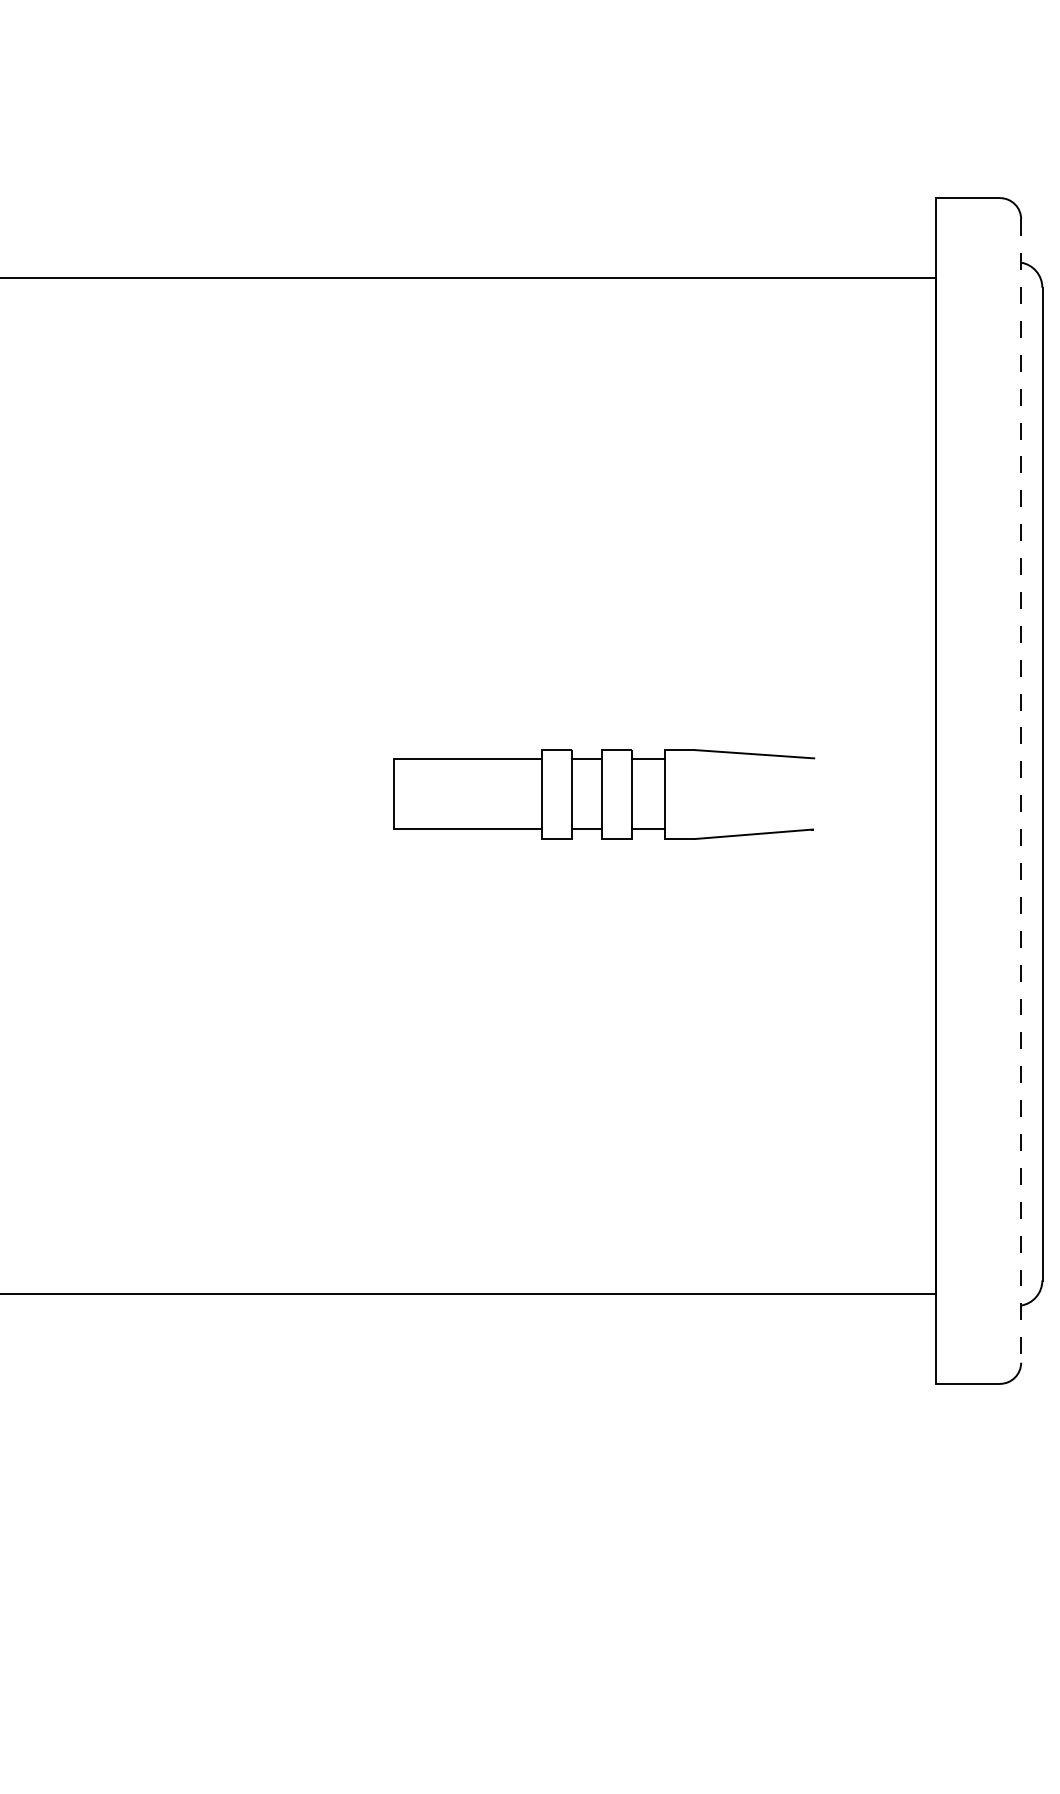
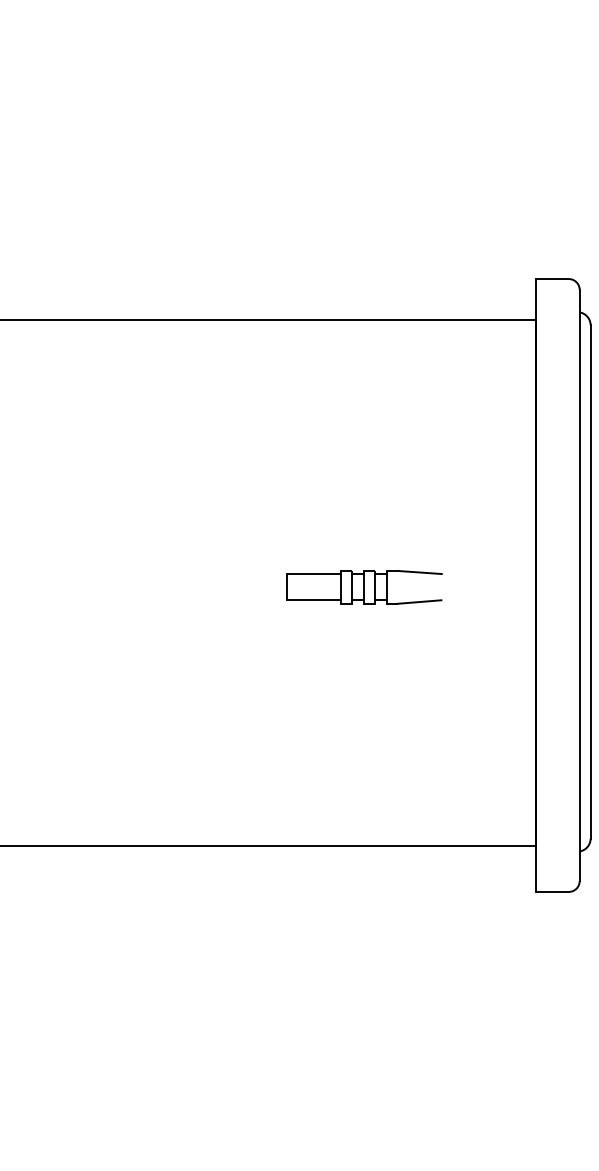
line: (1020, 791) -> (579, 585), dashed -> solid
part: (604, 794) -> (364, 587), size x0.71

